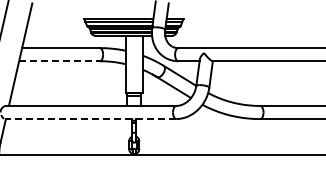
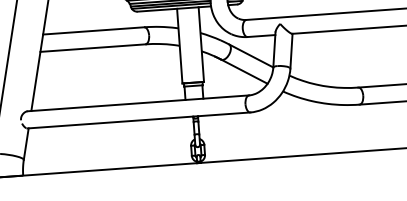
line: (60, 61) -> (94, 48), dashed -> solid
line: (90, 119) -> (138, 121), dashed -> solid

